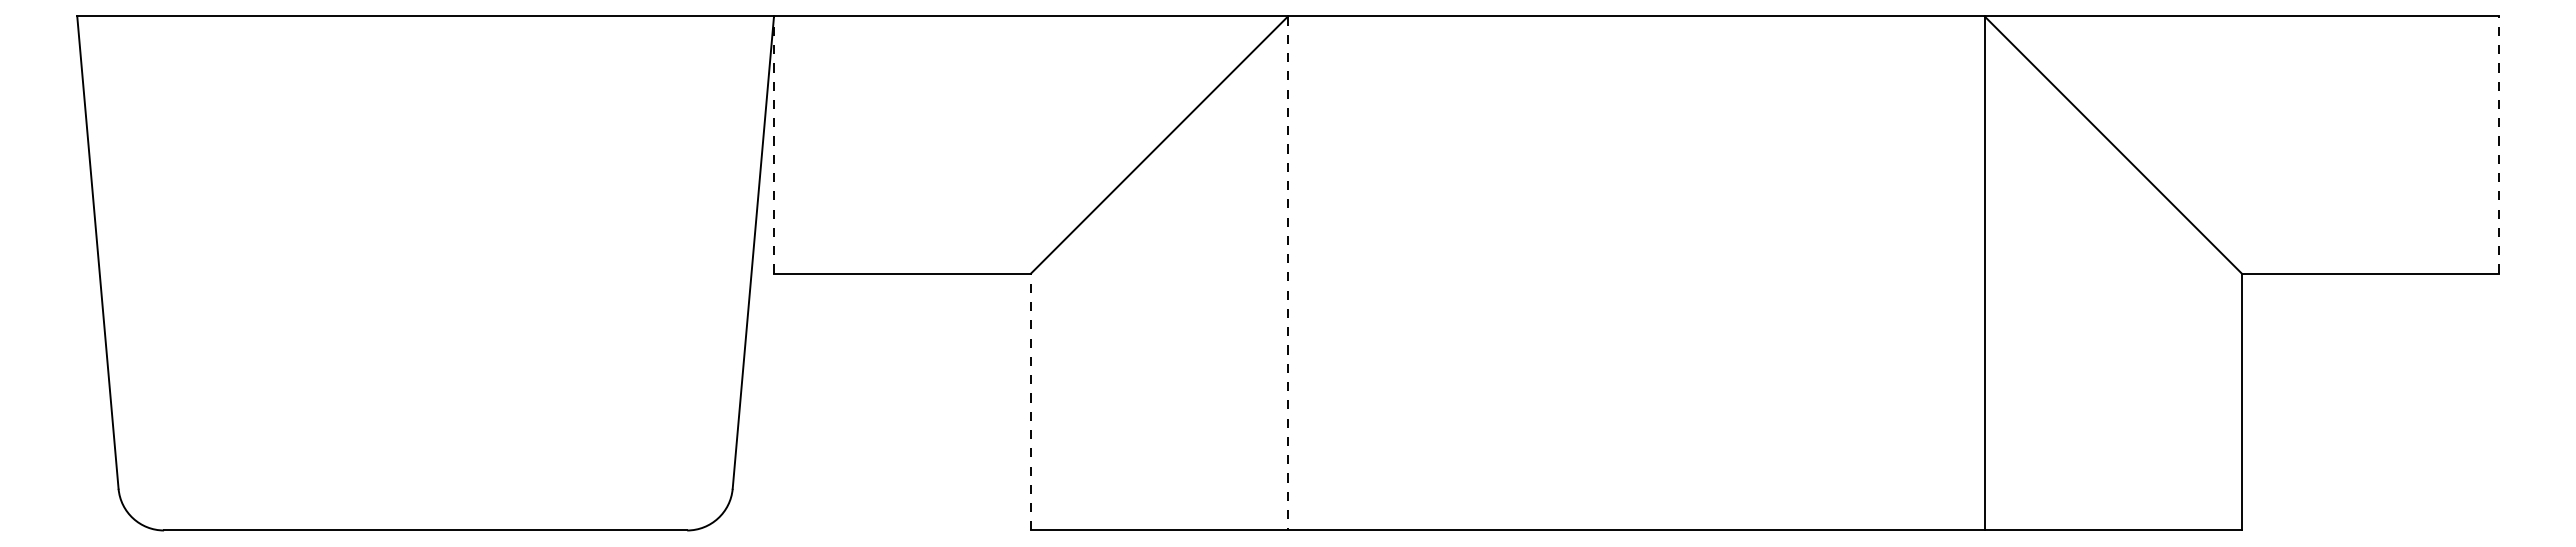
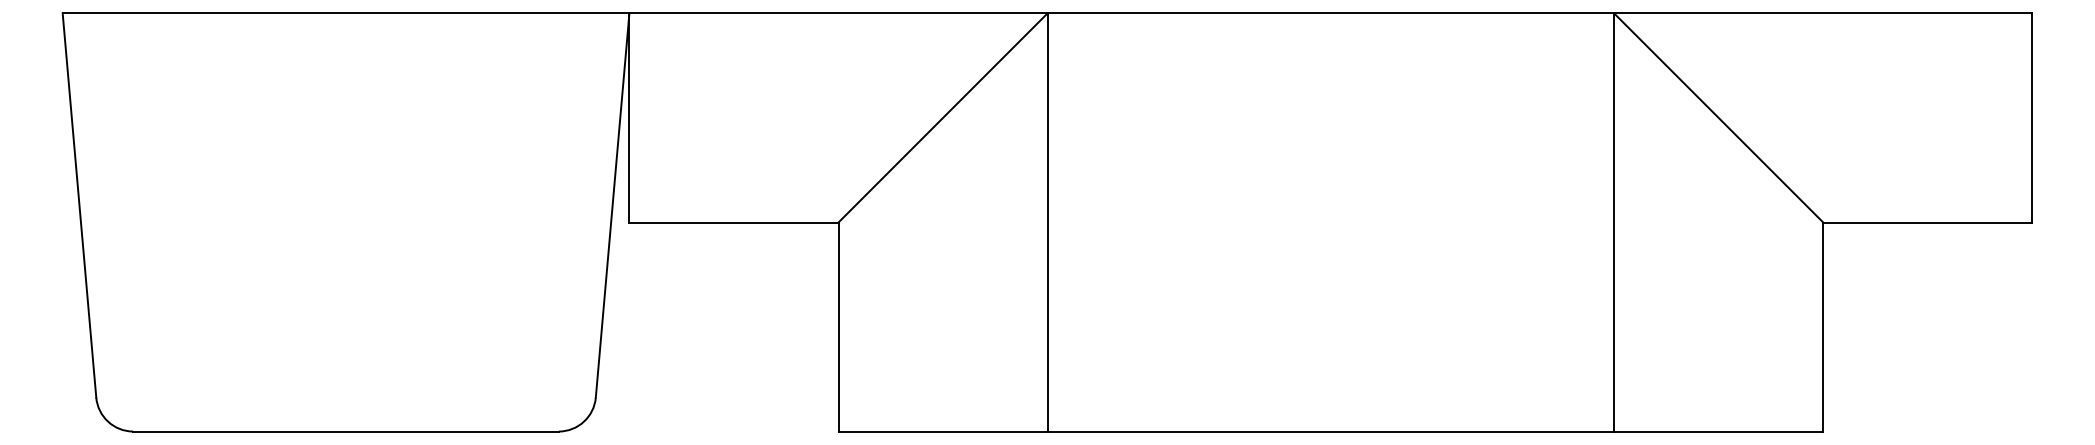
line: (774, 145) -> (629, 118), dashed -> solid
line: (2498, 145) -> (2032, 118), dashed -> solid
line: (1288, 273) -> (1047, 222), dashed -> solid
line: (1031, 401) -> (838, 326), dashed -> solid

